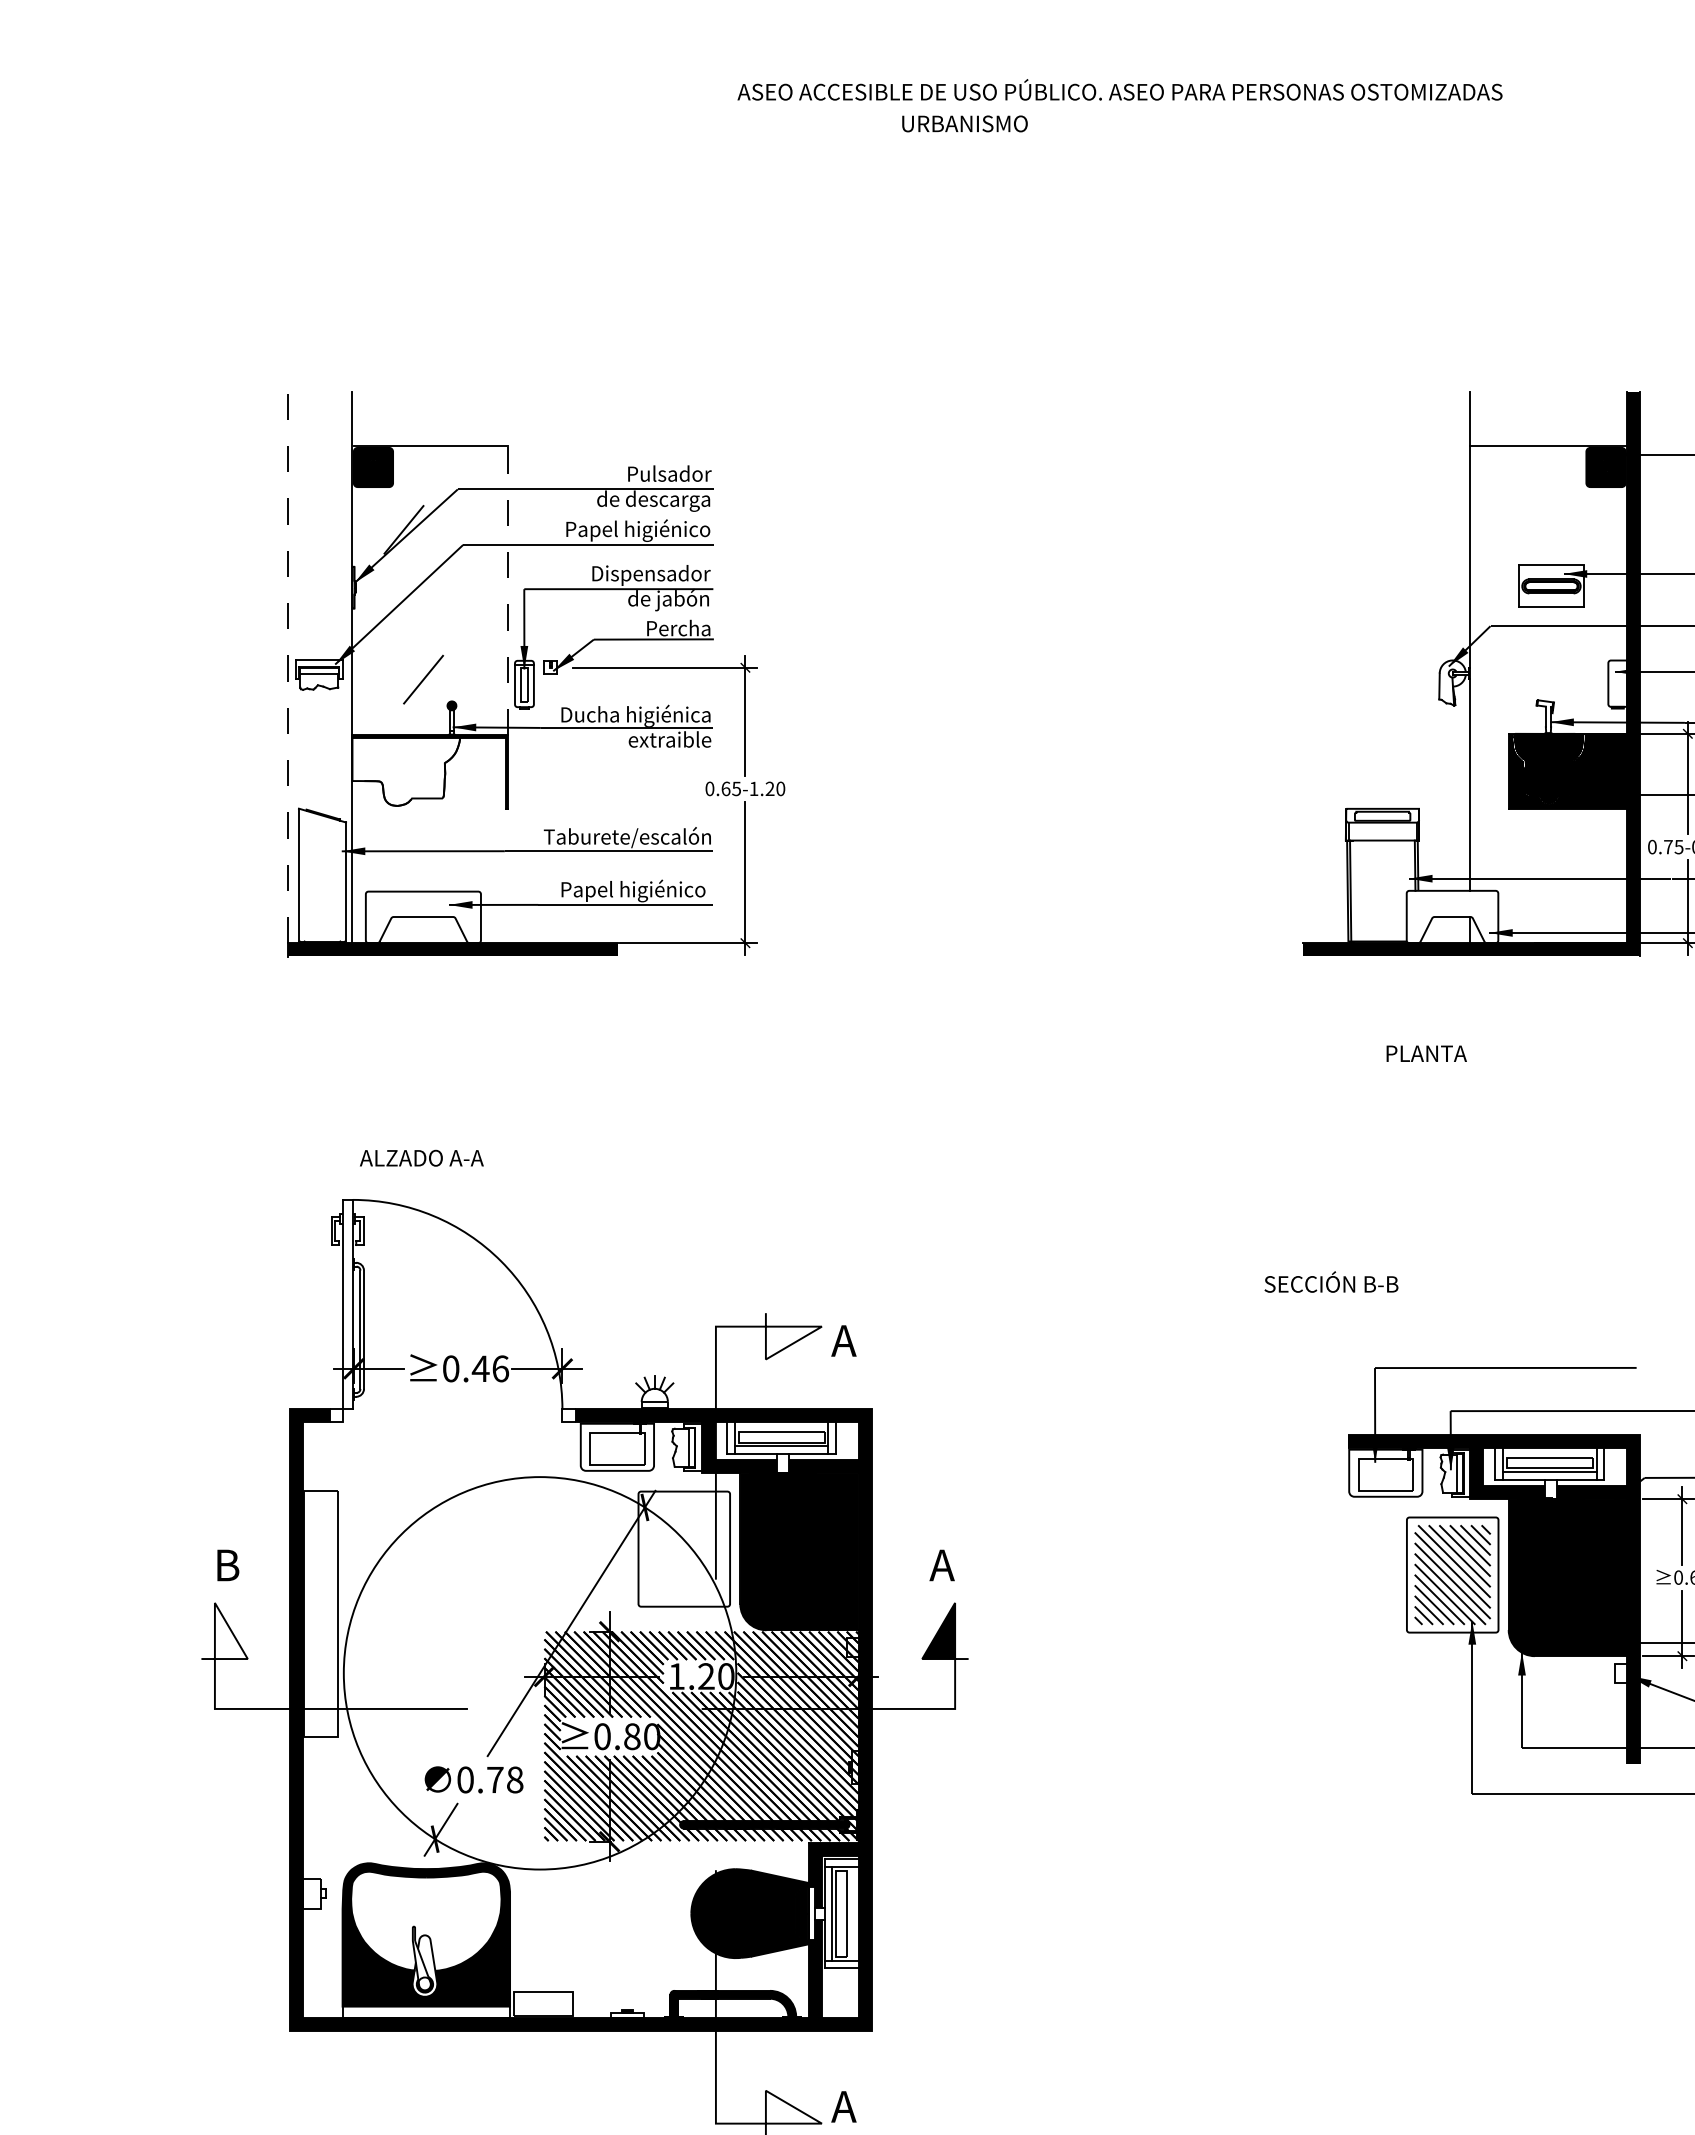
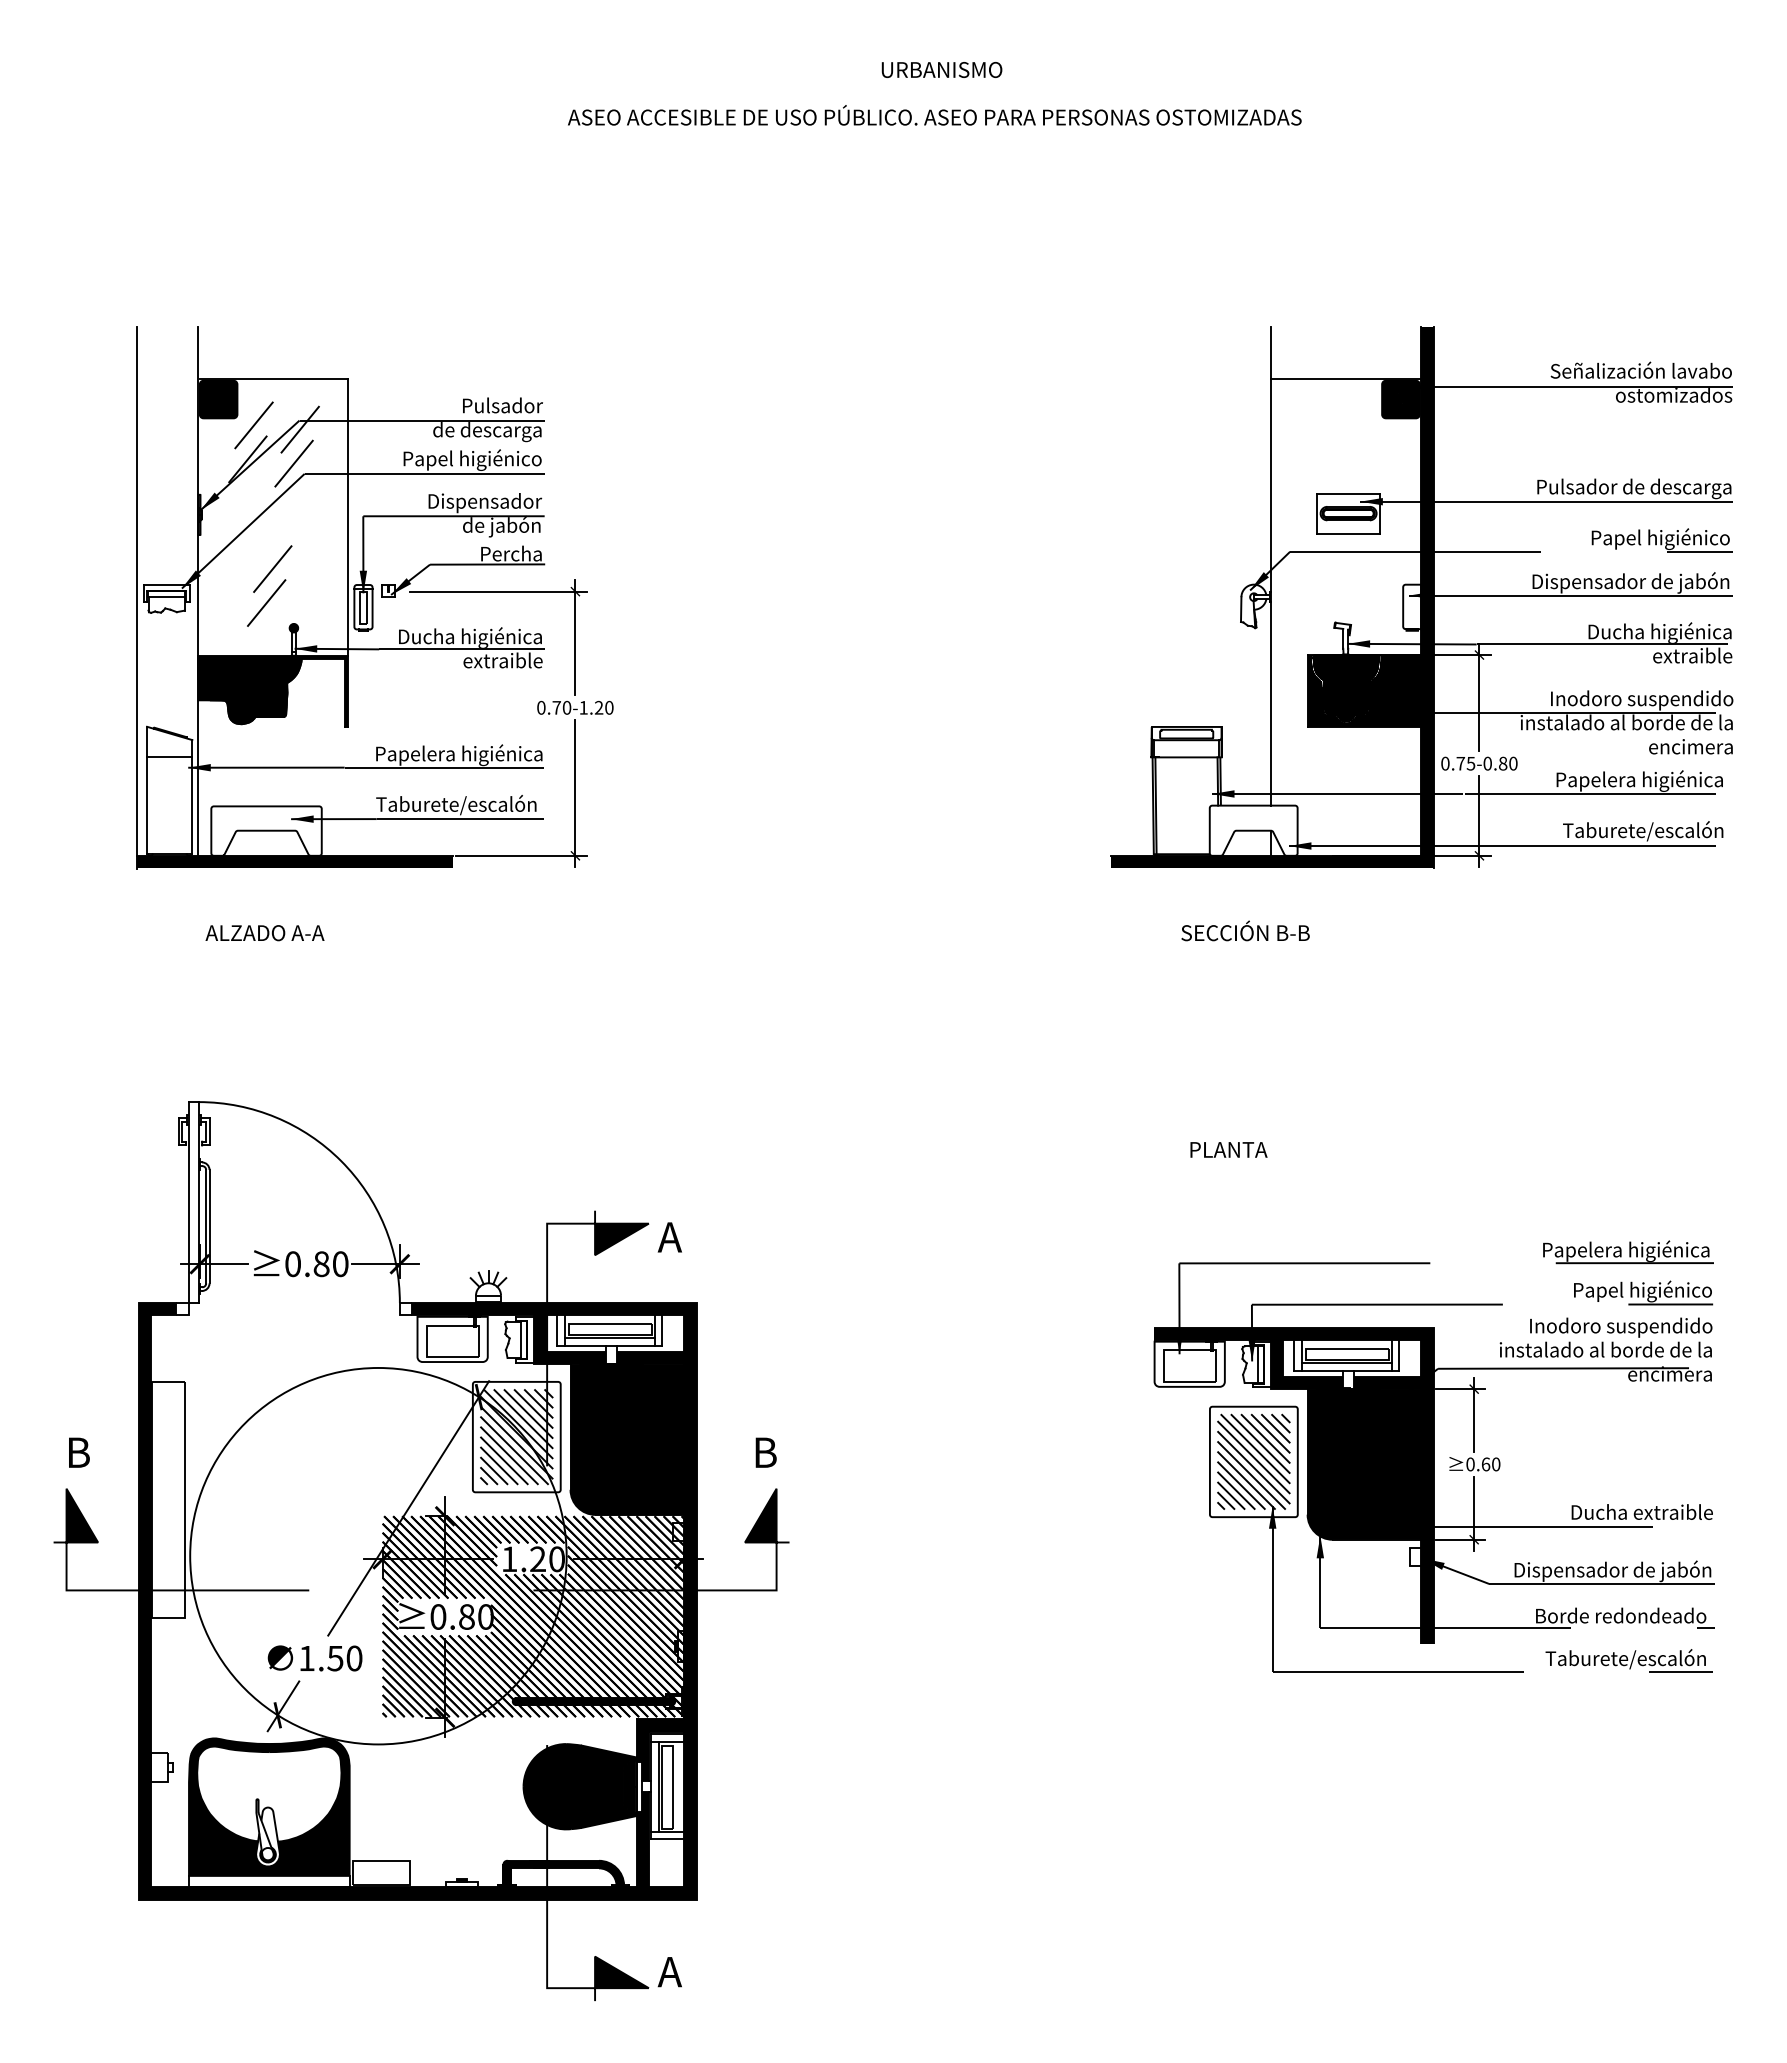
text: (1119, 90) -> (934, 115), moved
text: (964, 123) -> (941, 69), moved
line: (409, 494) -> (253, 425), added
line: (457, 498) -> (299, 429), added
line: (451, 534) -> (293, 463), added
line: (507, 590) -> (347, 517), dashed -> solid
line: (429, 643) -> (272, 568), added
line: (288, 666) -> (137, 590), dashed -> solid
fill: (405, 771) -> (249, 691), added
text: (730, 788) -> (561, 707), 0.65-1.20 -> 0.70-1.20
text: (623, 838) -> (458, 755), Taburete/escalón -> Papelera higiénica
line: (322, 840) -> (169, 757), added
text: (621, 890) -> (456, 805), Papel higiénico -> Taburete/escalón
text: (1426, 1053) -> (1228, 1149), moved
text: (421, 1158) -> (264, 933), moved
text: (1331, 1281) -> (1245, 930), moved
fill: (793, 1343) -> (621, 1239), added
text: (490, 1369) -> (330, 1264), 0.46 -> 0.80
hatch: (683, 1548) -> (516, 1436), added
text: (942, 1565) -> (764, 1452), A -> B
fill: (231, 1630) -> (82, 1515), added
text: (490, 1779) -> (330, 1658), 0.78 -> 1.50
fill: (793, 2107) -> (621, 1972), added

